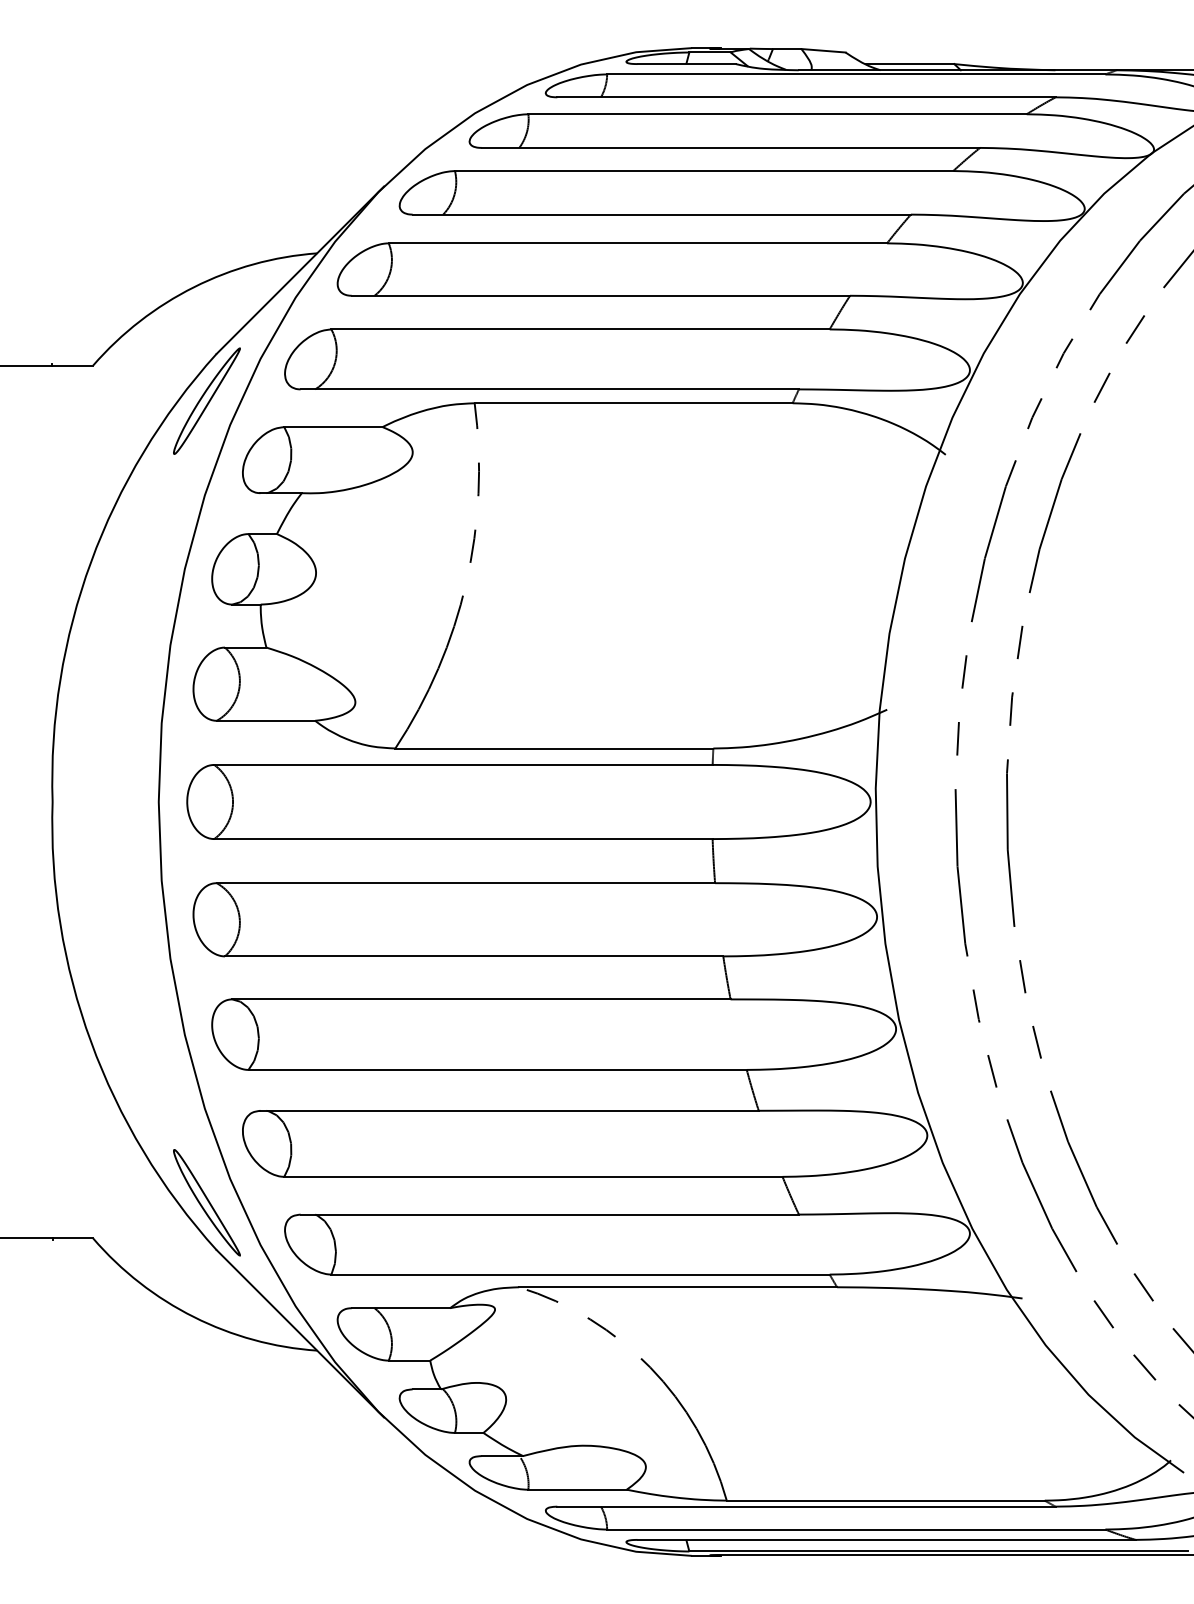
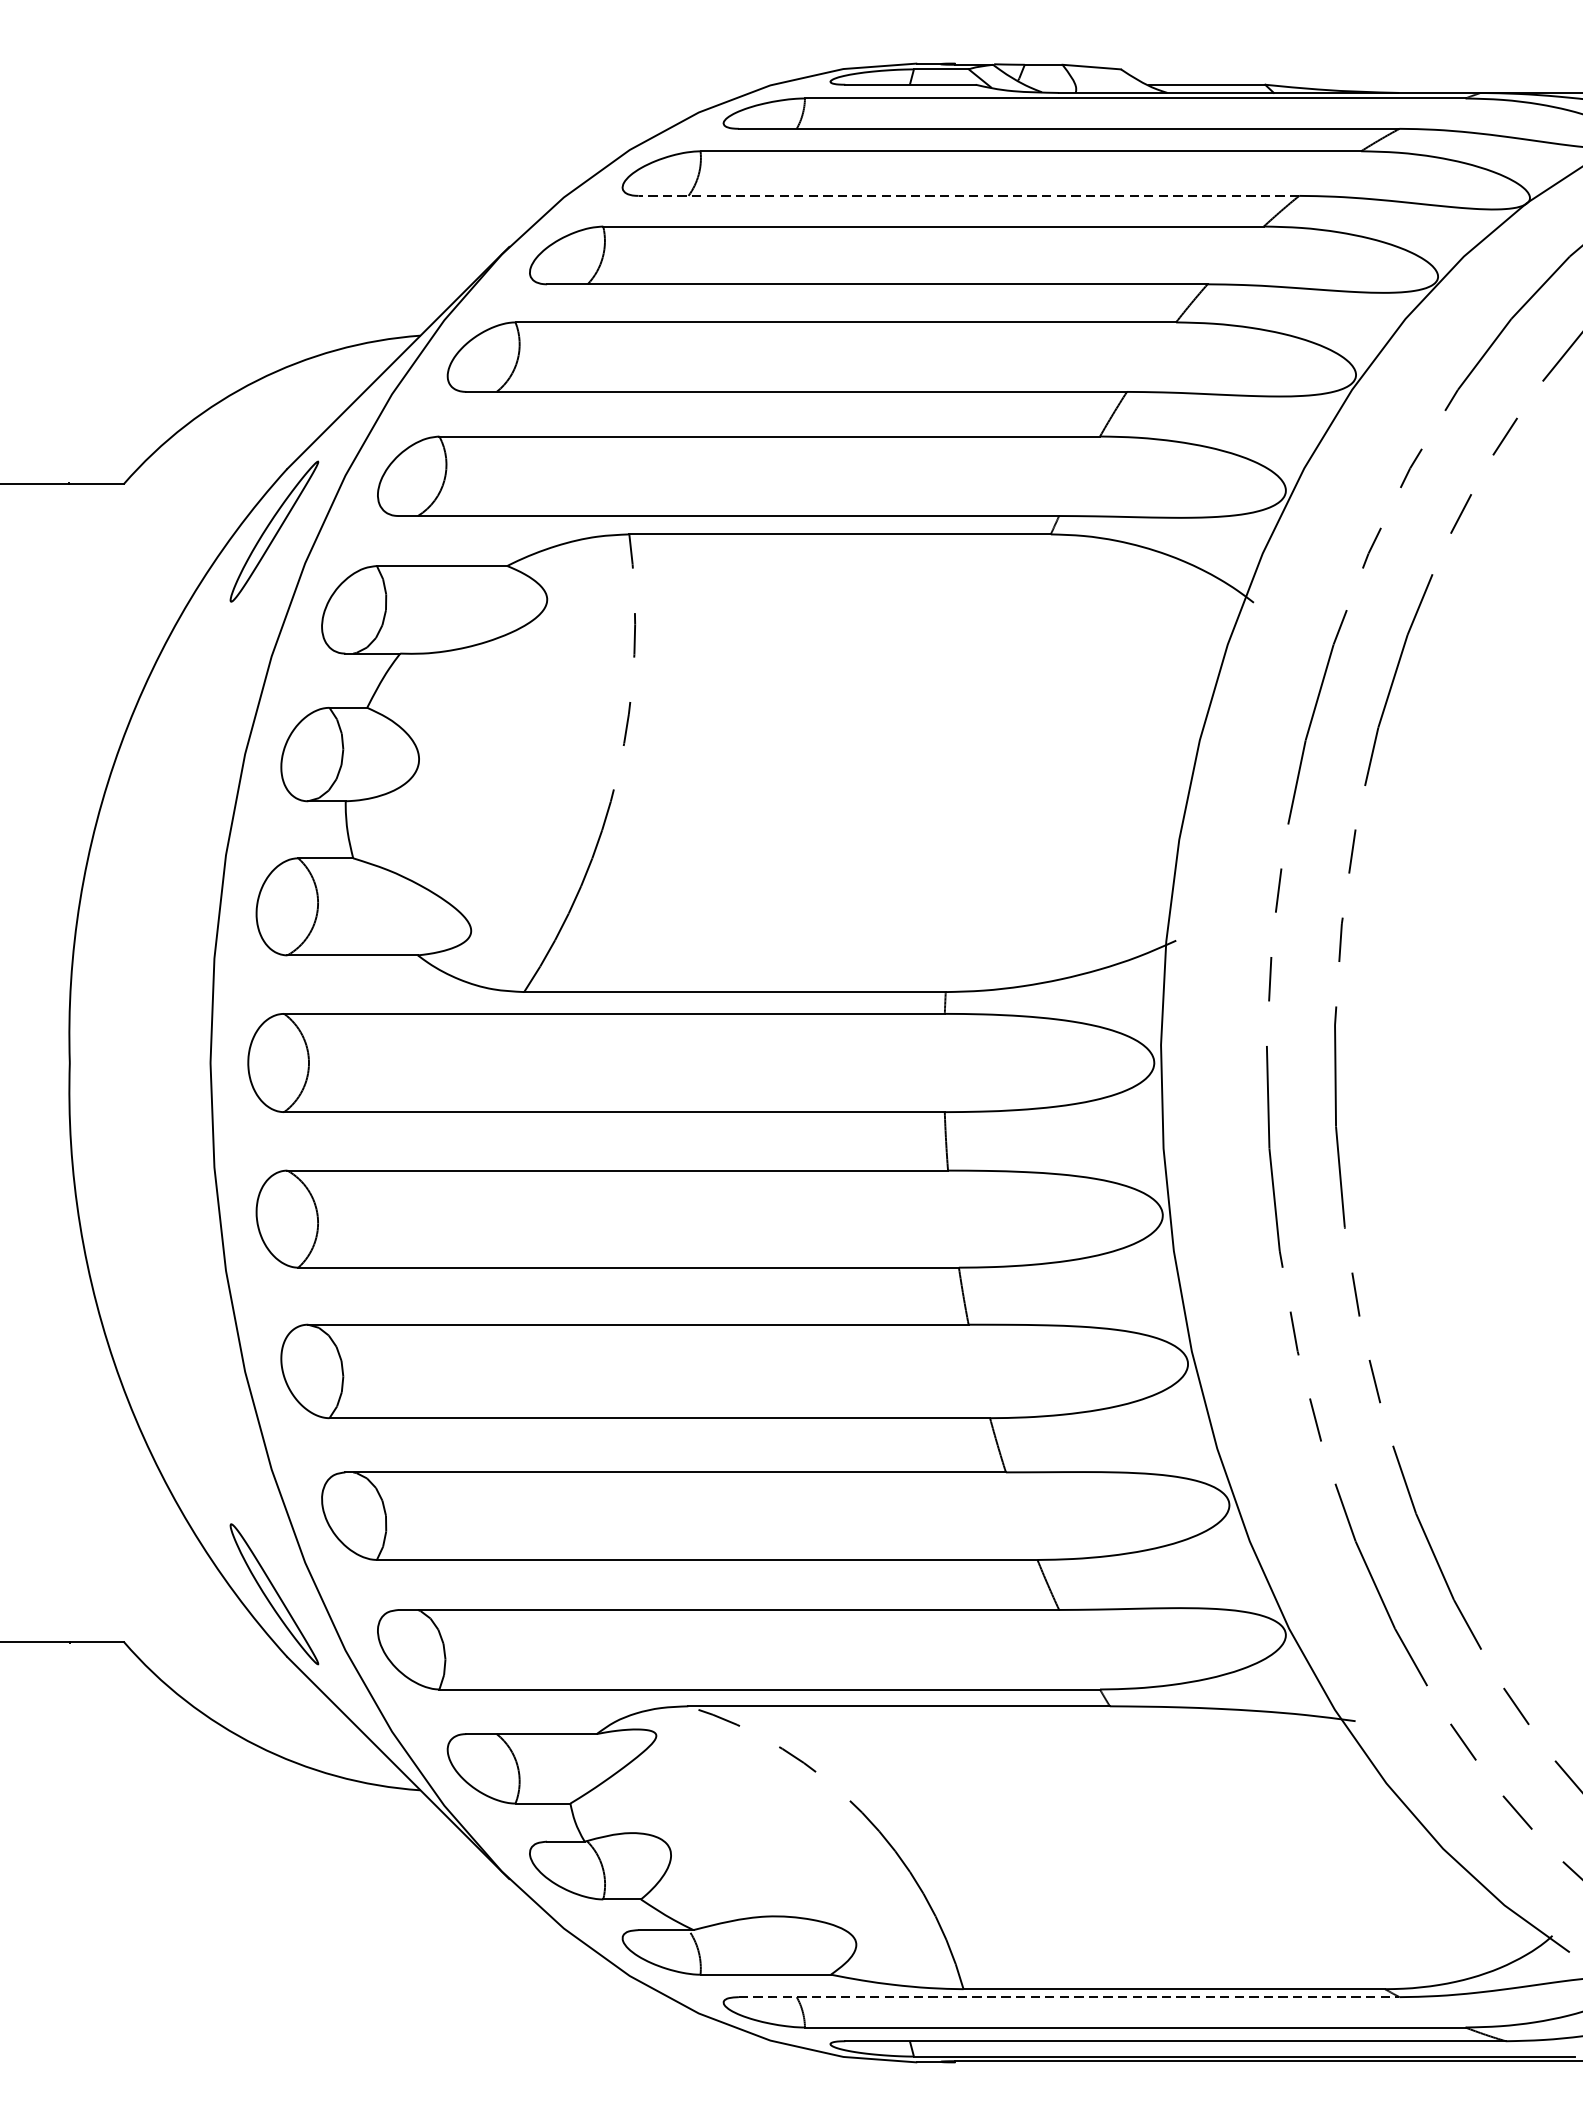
line: (730, 147) -> (968, 195), solid -> dashed
line: (806, 1506) -> (1069, 1996), solid -> dashed

